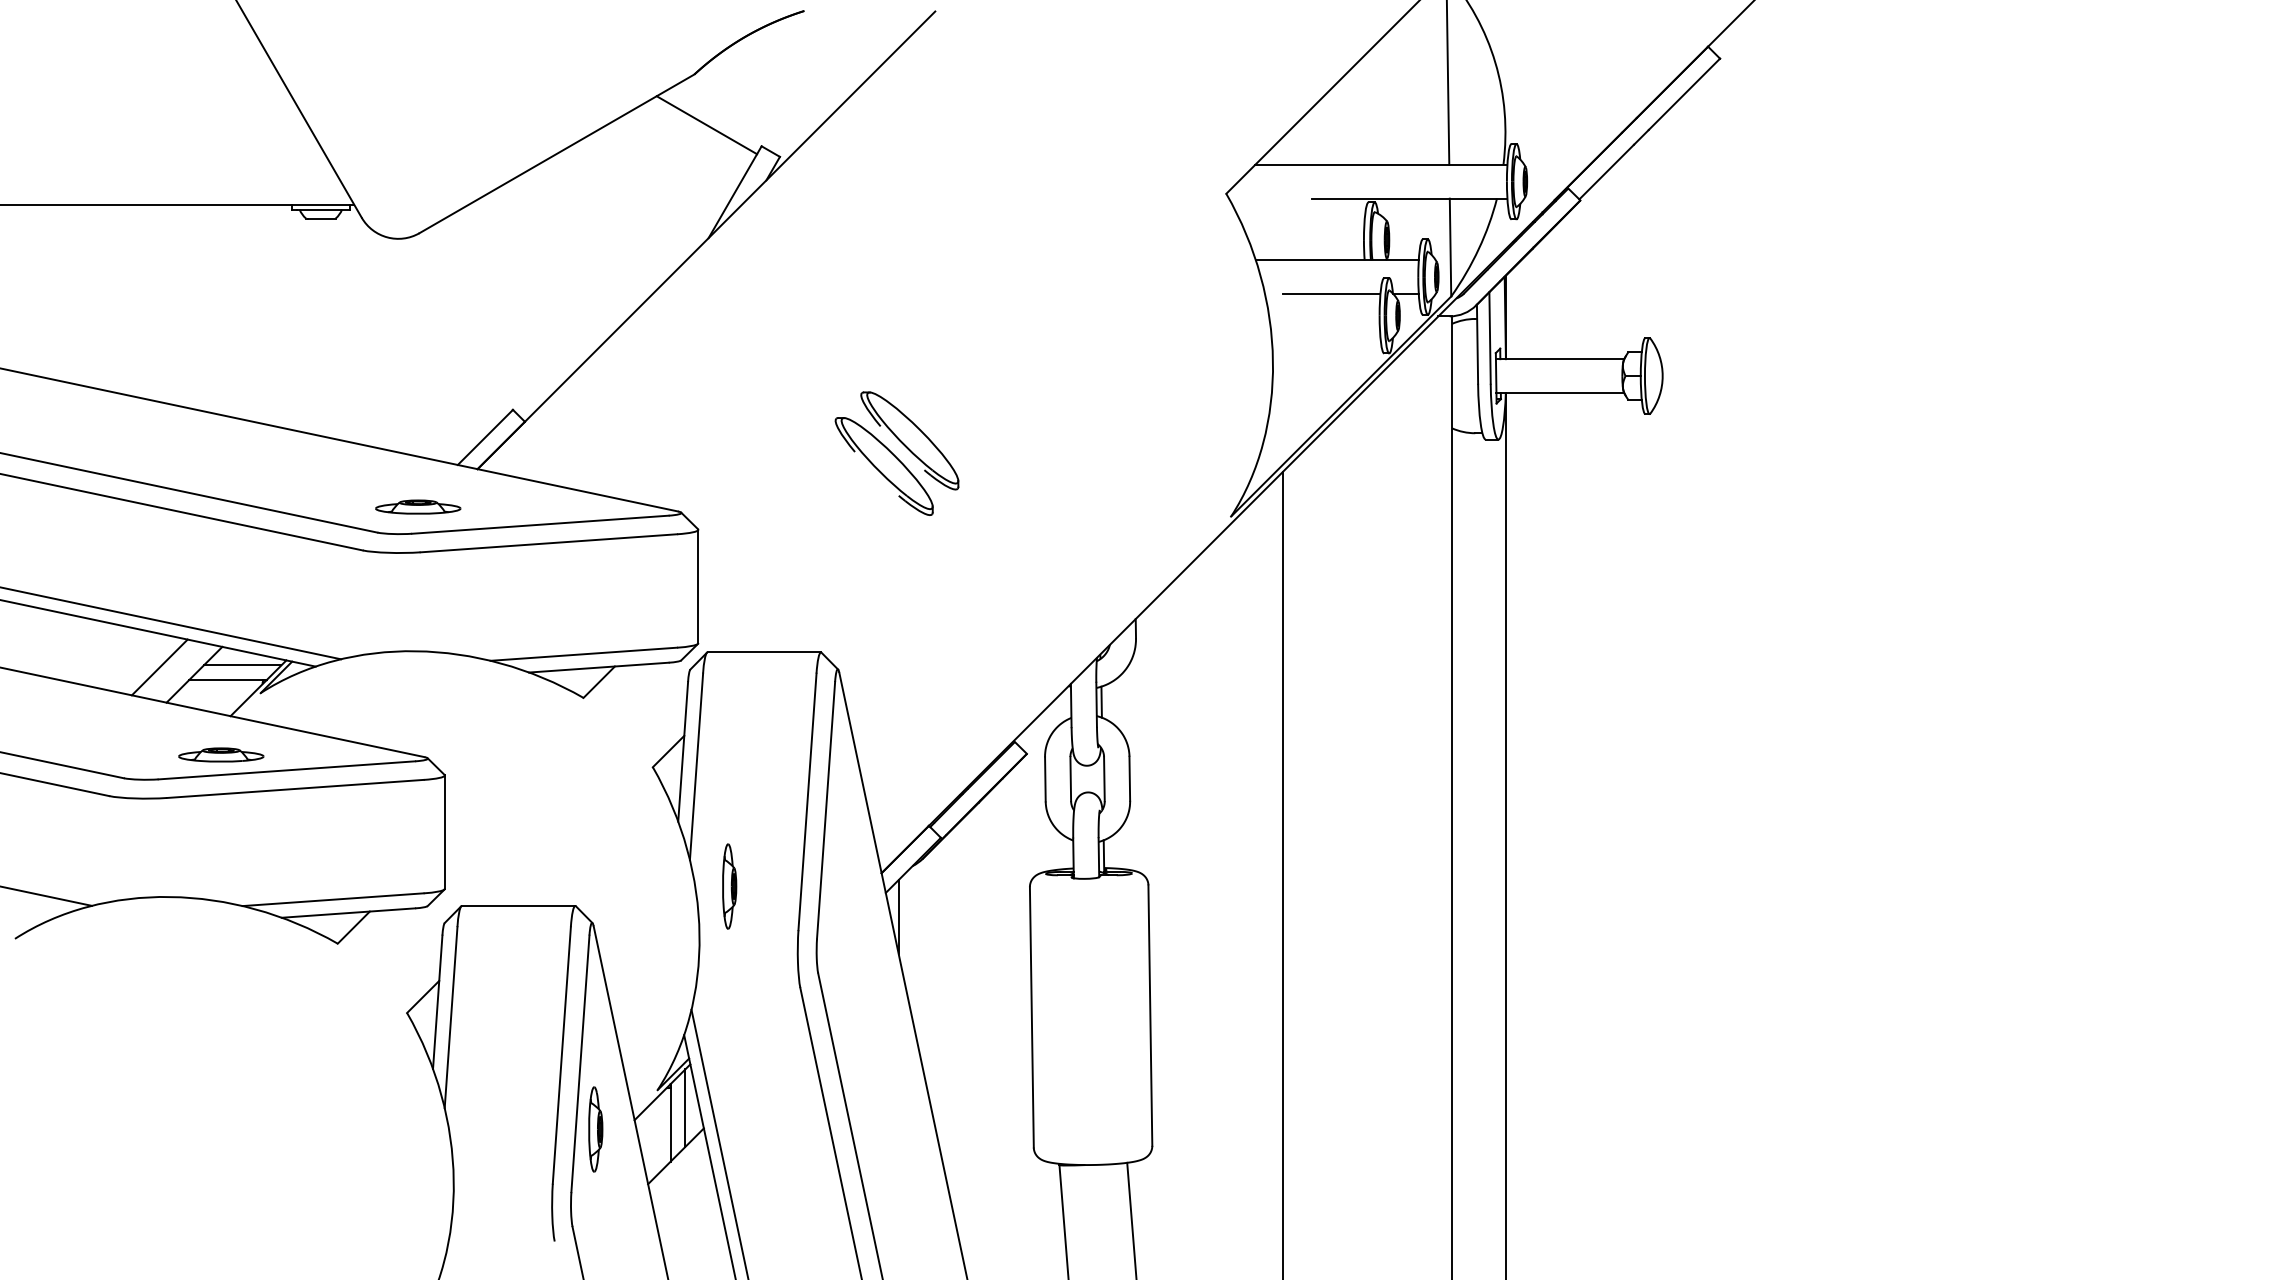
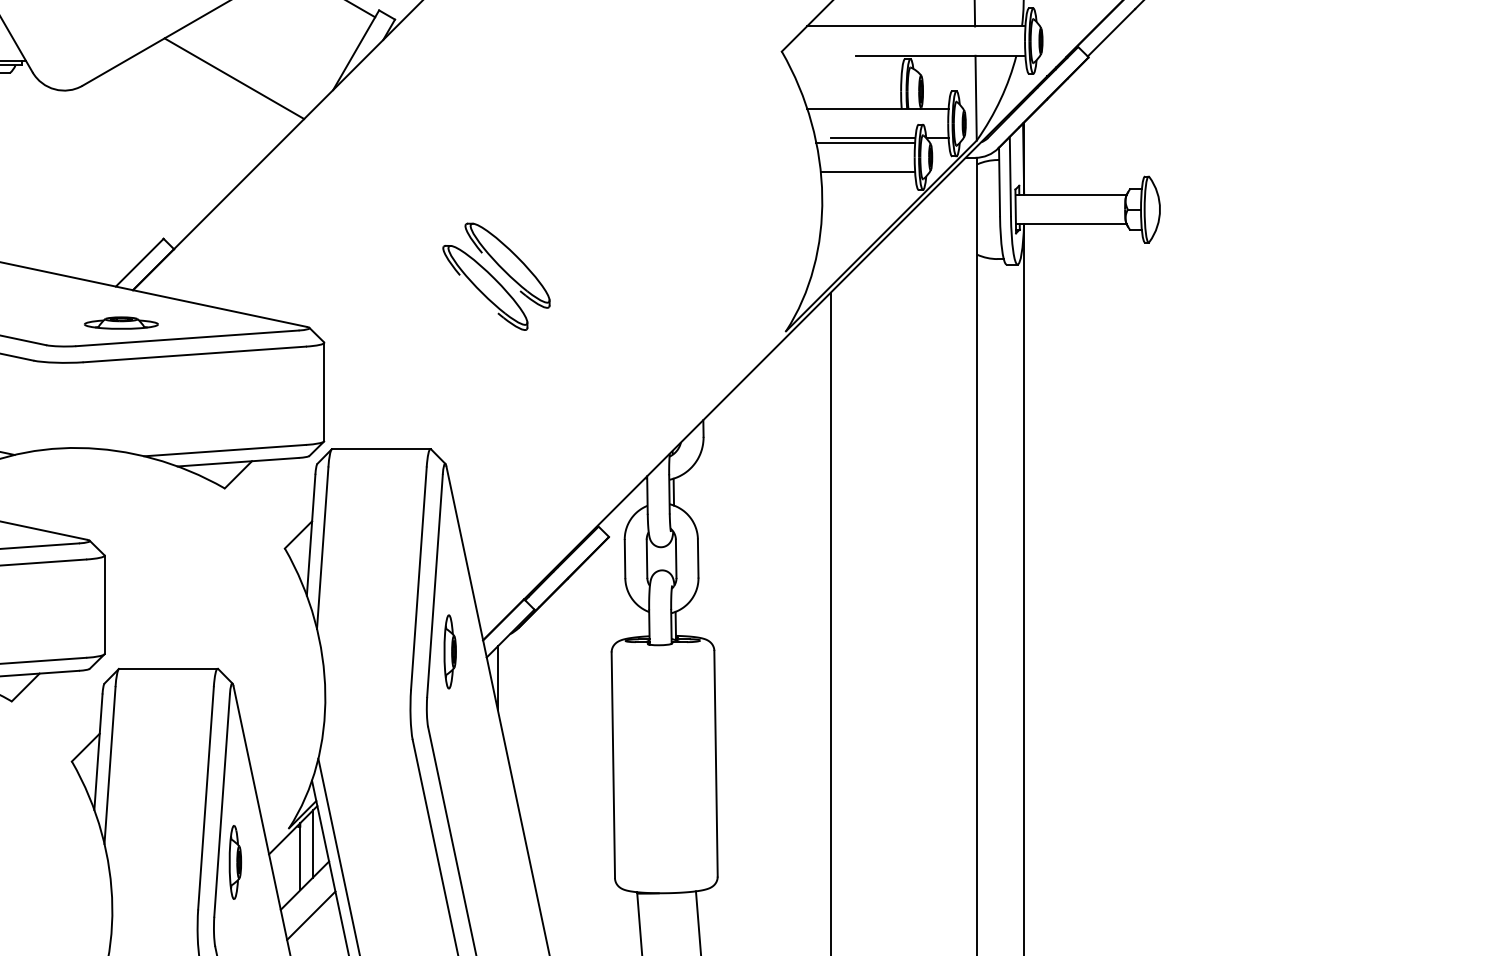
line: (594, 224) -> (234, 78), added
line: (1323, 298) -> (866, 142), added
line: (1325, 332) -> (867, 171), added
part: (418, 506) -> (121, 322), moved
part: (729, 886) -> (450, 651), moved
line: (683, 1190) -> (311, 915), added

